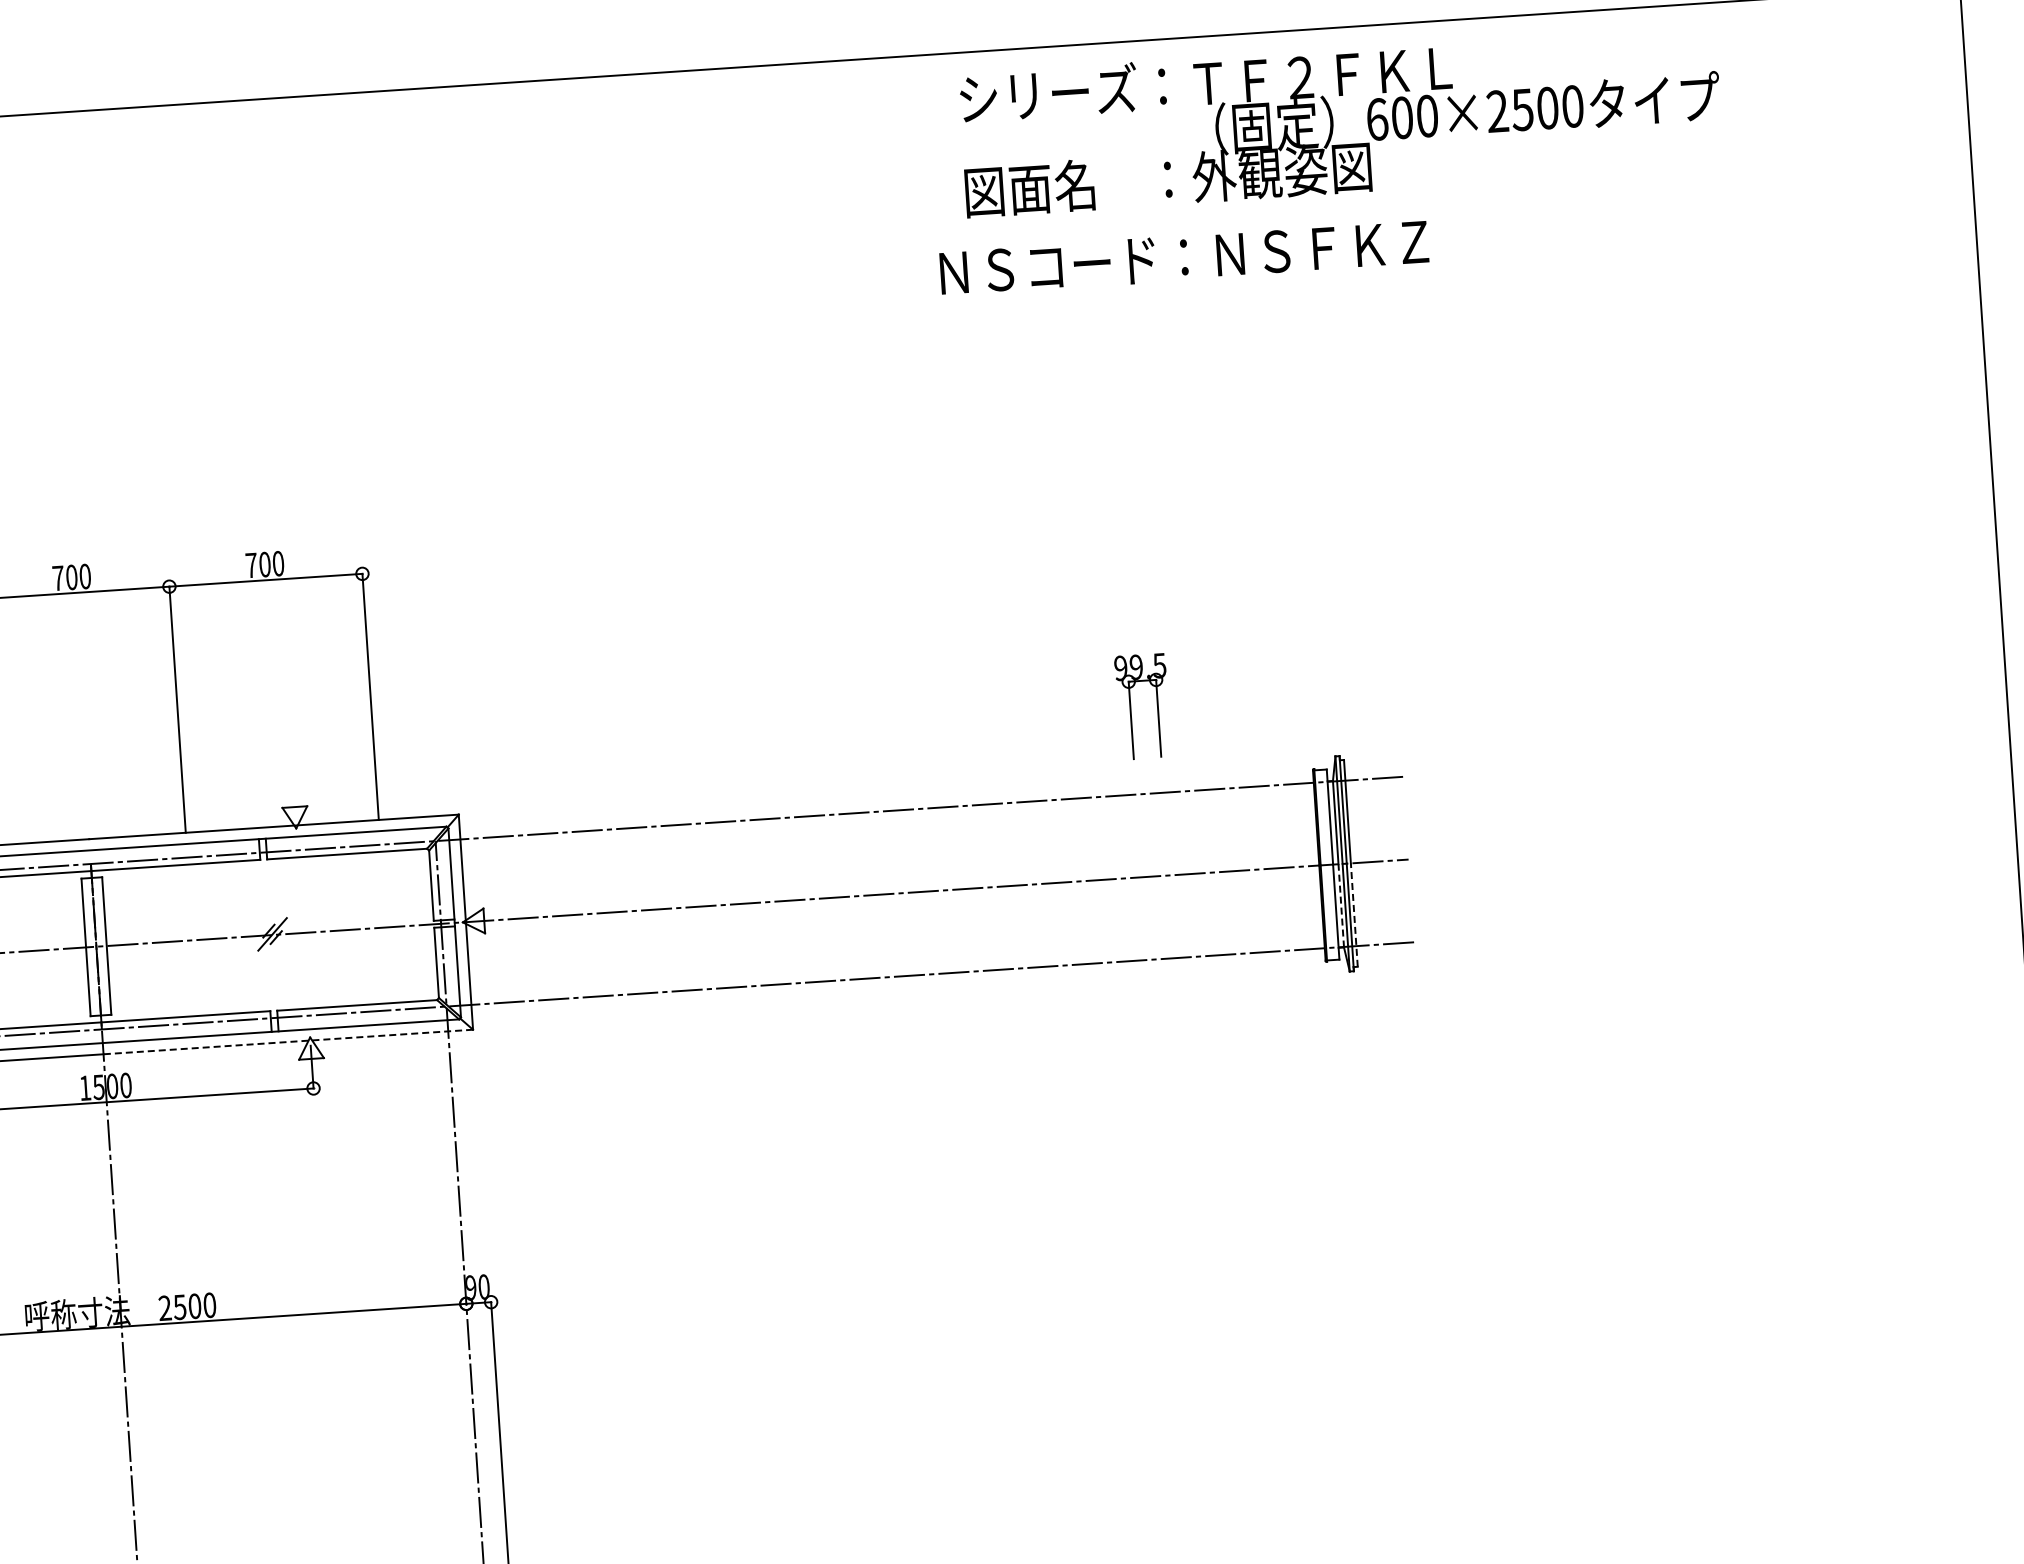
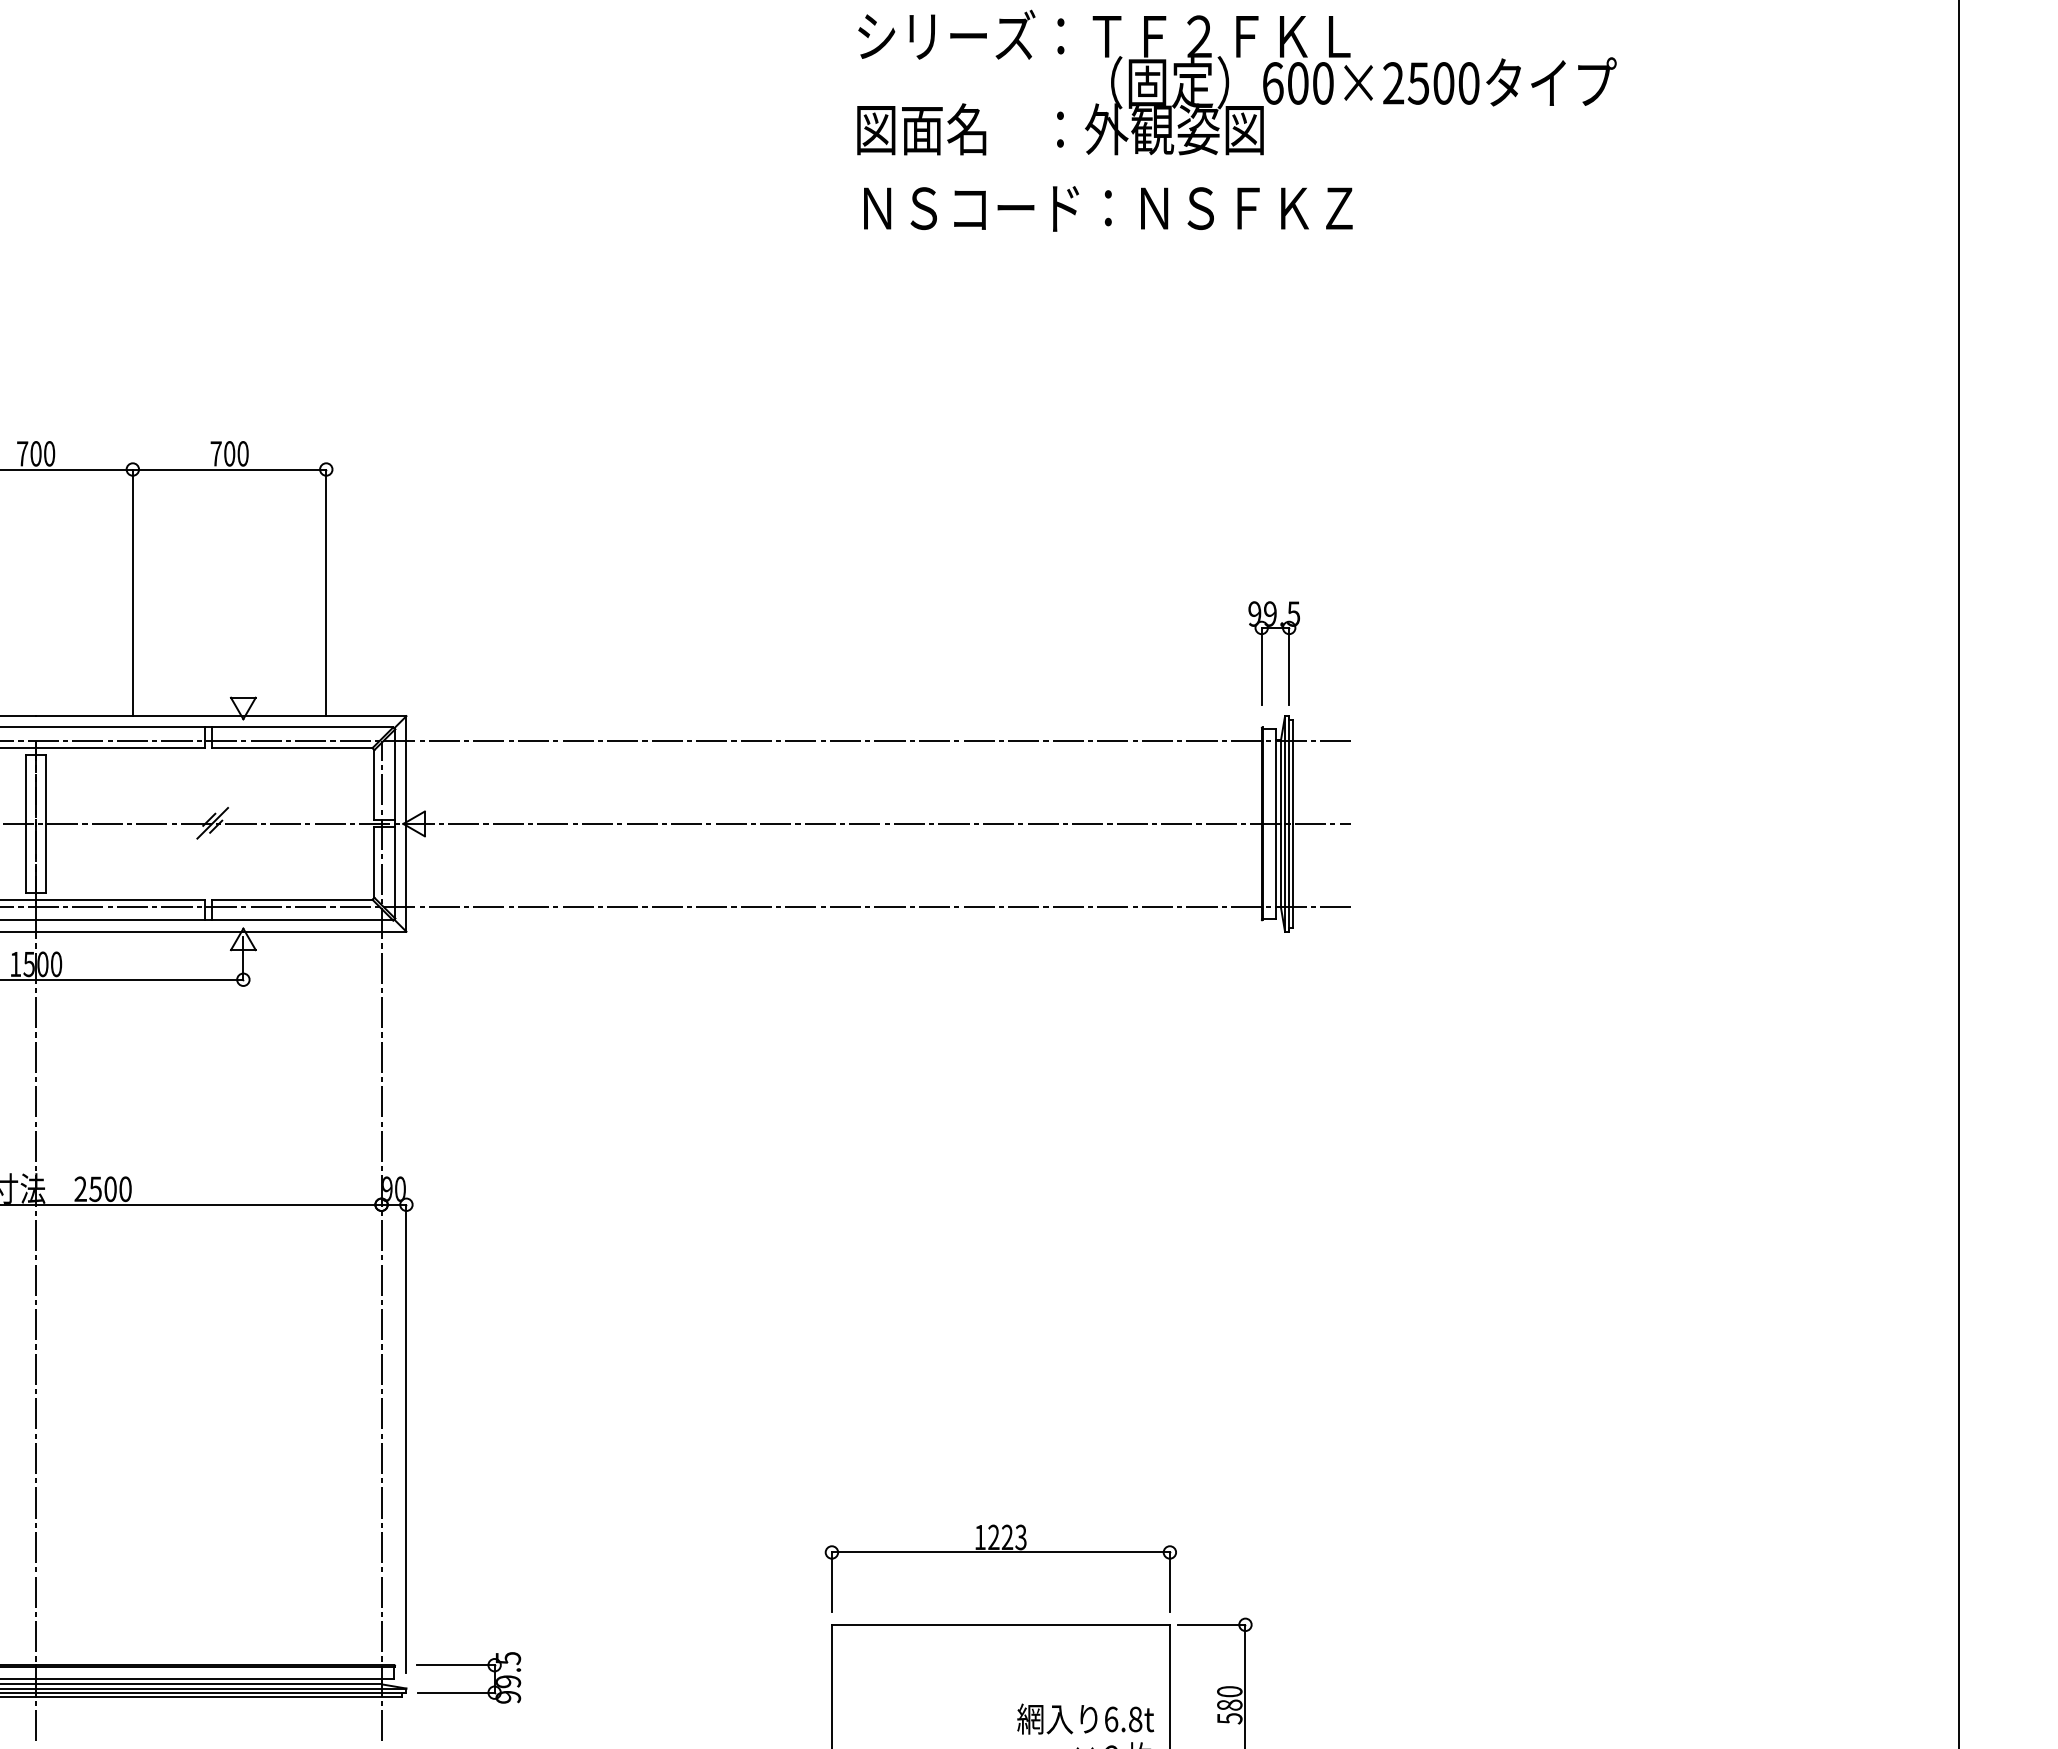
text: (1340, 121) -> (1236, 82), moved
text: (1184, 257) -> (1108, 208), moved
part: (1131, 707) -> (1262, 653), moved
line: (1340, 905) -> (1280, 865), dashed -> solid
line: (1354, 914) -> (1293, 875), dashed -> solid
line: (287, 1041) -> (220, 931), dashed -> solid

